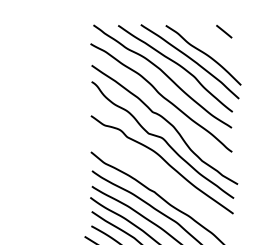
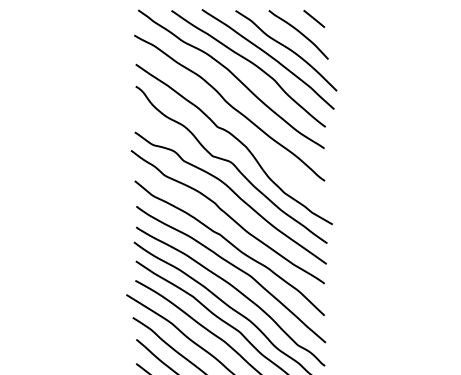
curve: (213, 42) -> (299, 33), added
curve: (159, 178) -> (227, 216), added

